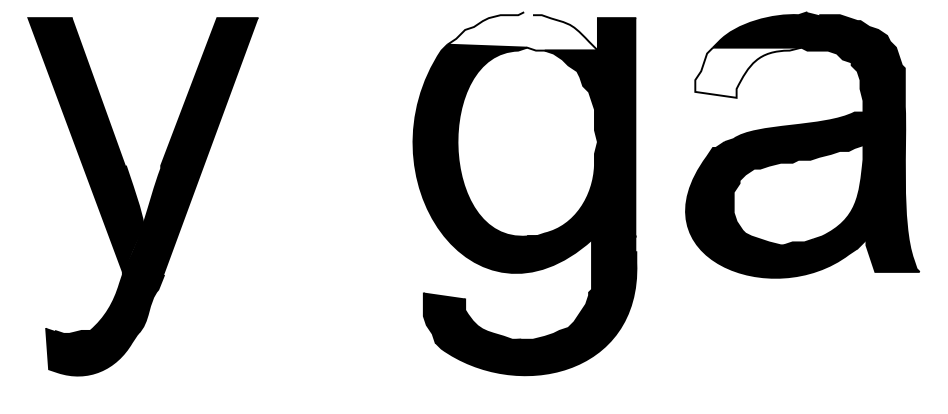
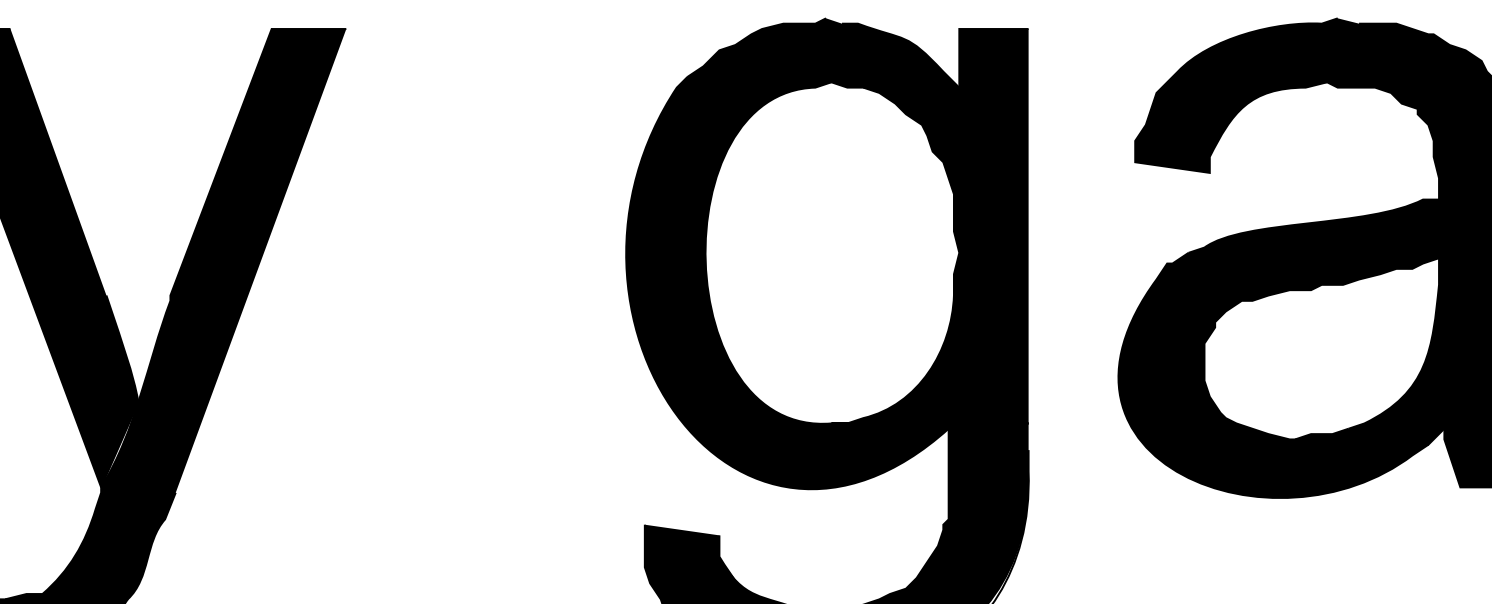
fill: (522, 31) -> (823, 53), added
fill: (748, 72) -> (1231, 127), added

